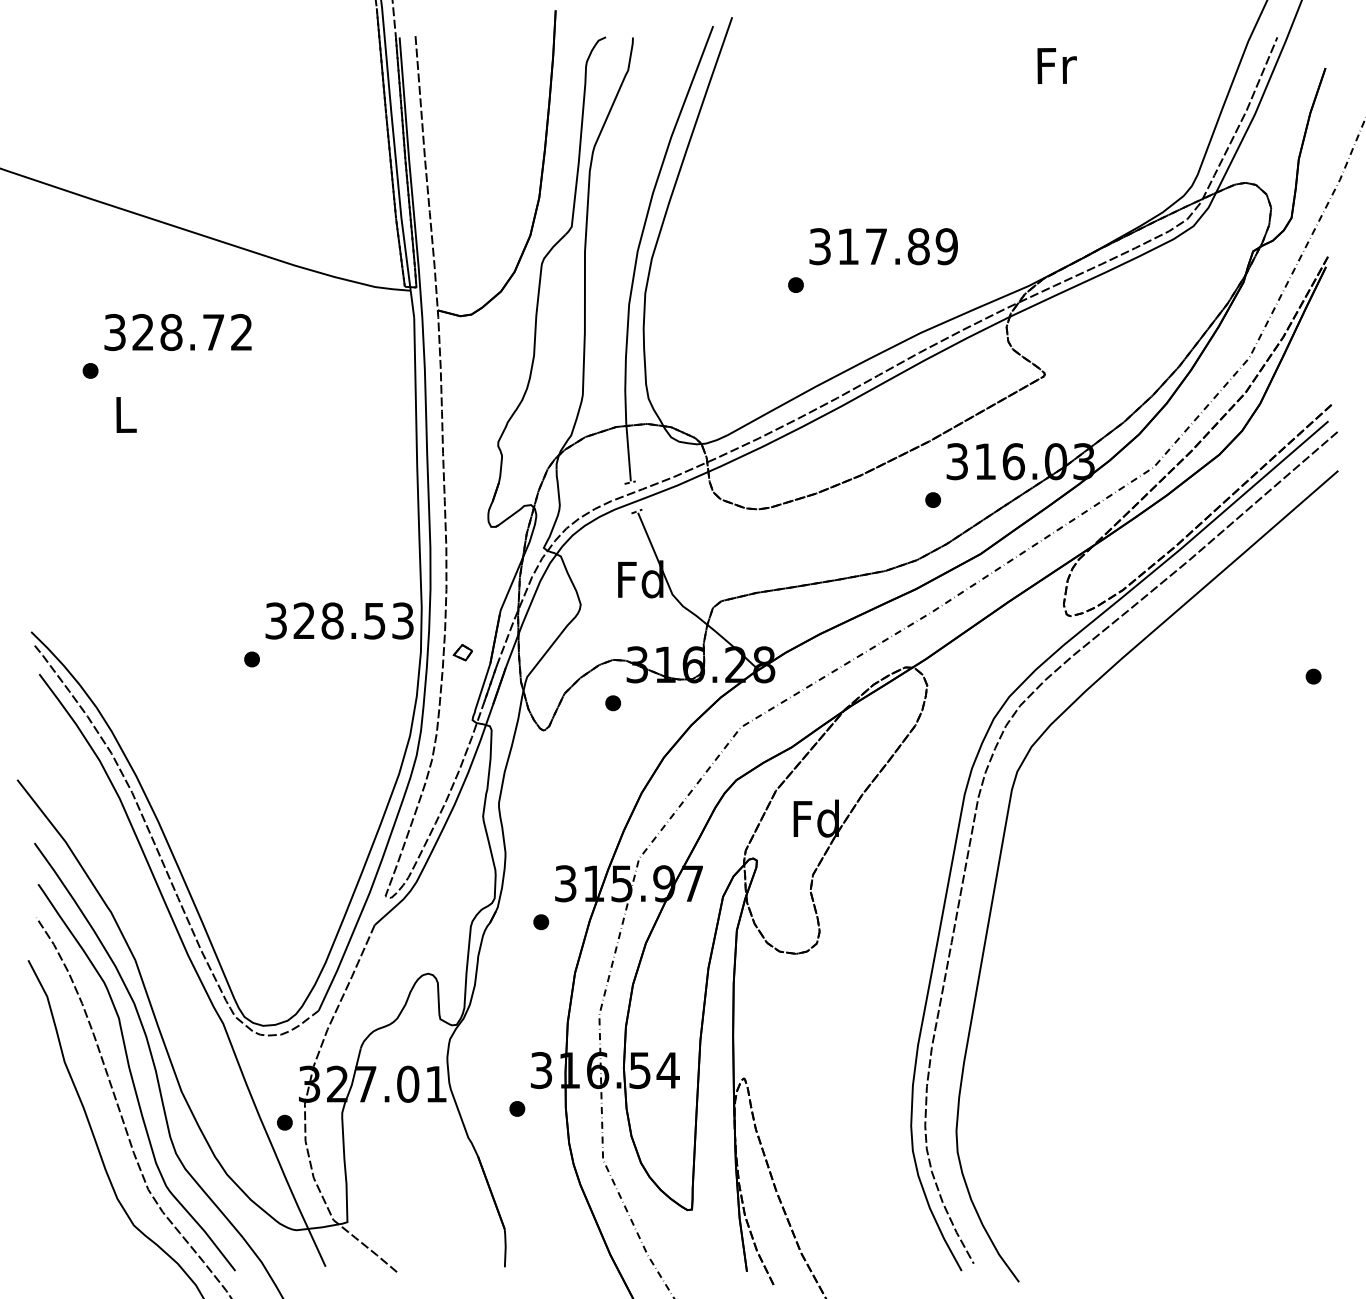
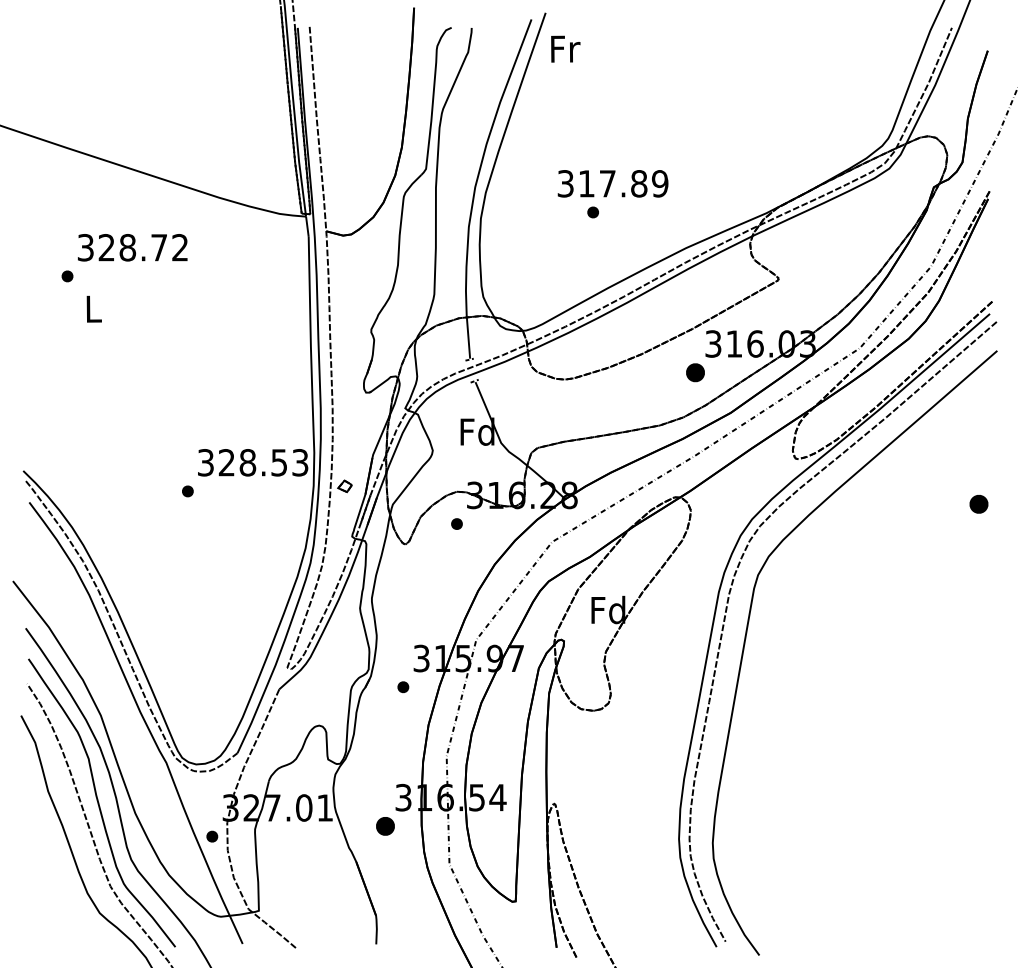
text: (1056, 65) -> (565, 48), moved
text: (883, 246) -> (612, 183), moved
part: (932, 499) -> (694, 372), size x1.6
part: (1313, 676) -> (978, 504), size x1.6
part: (517, 1108) -> (385, 826), size x1.6

